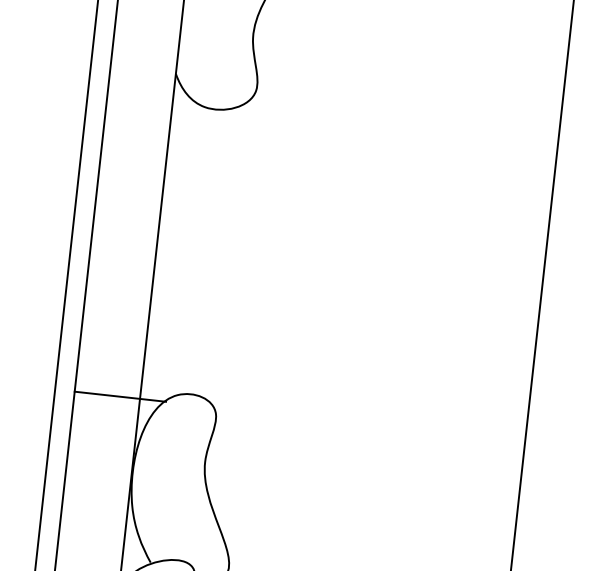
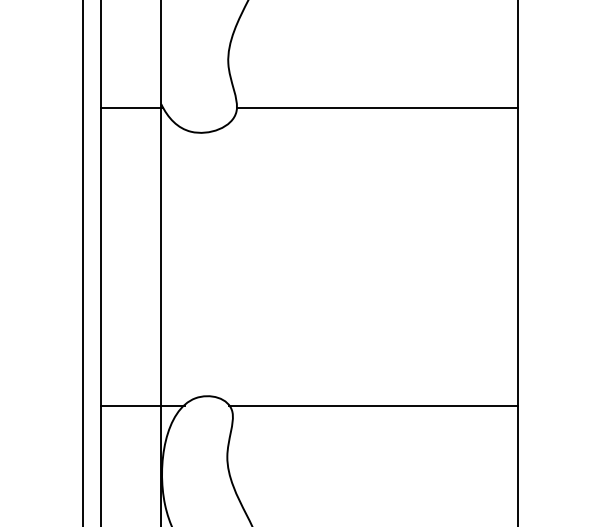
line: (143, 73) -> (131, 107), added
line: (408, 103) -> (377, 107), added
line: (368, 424) -> (373, 405), added

